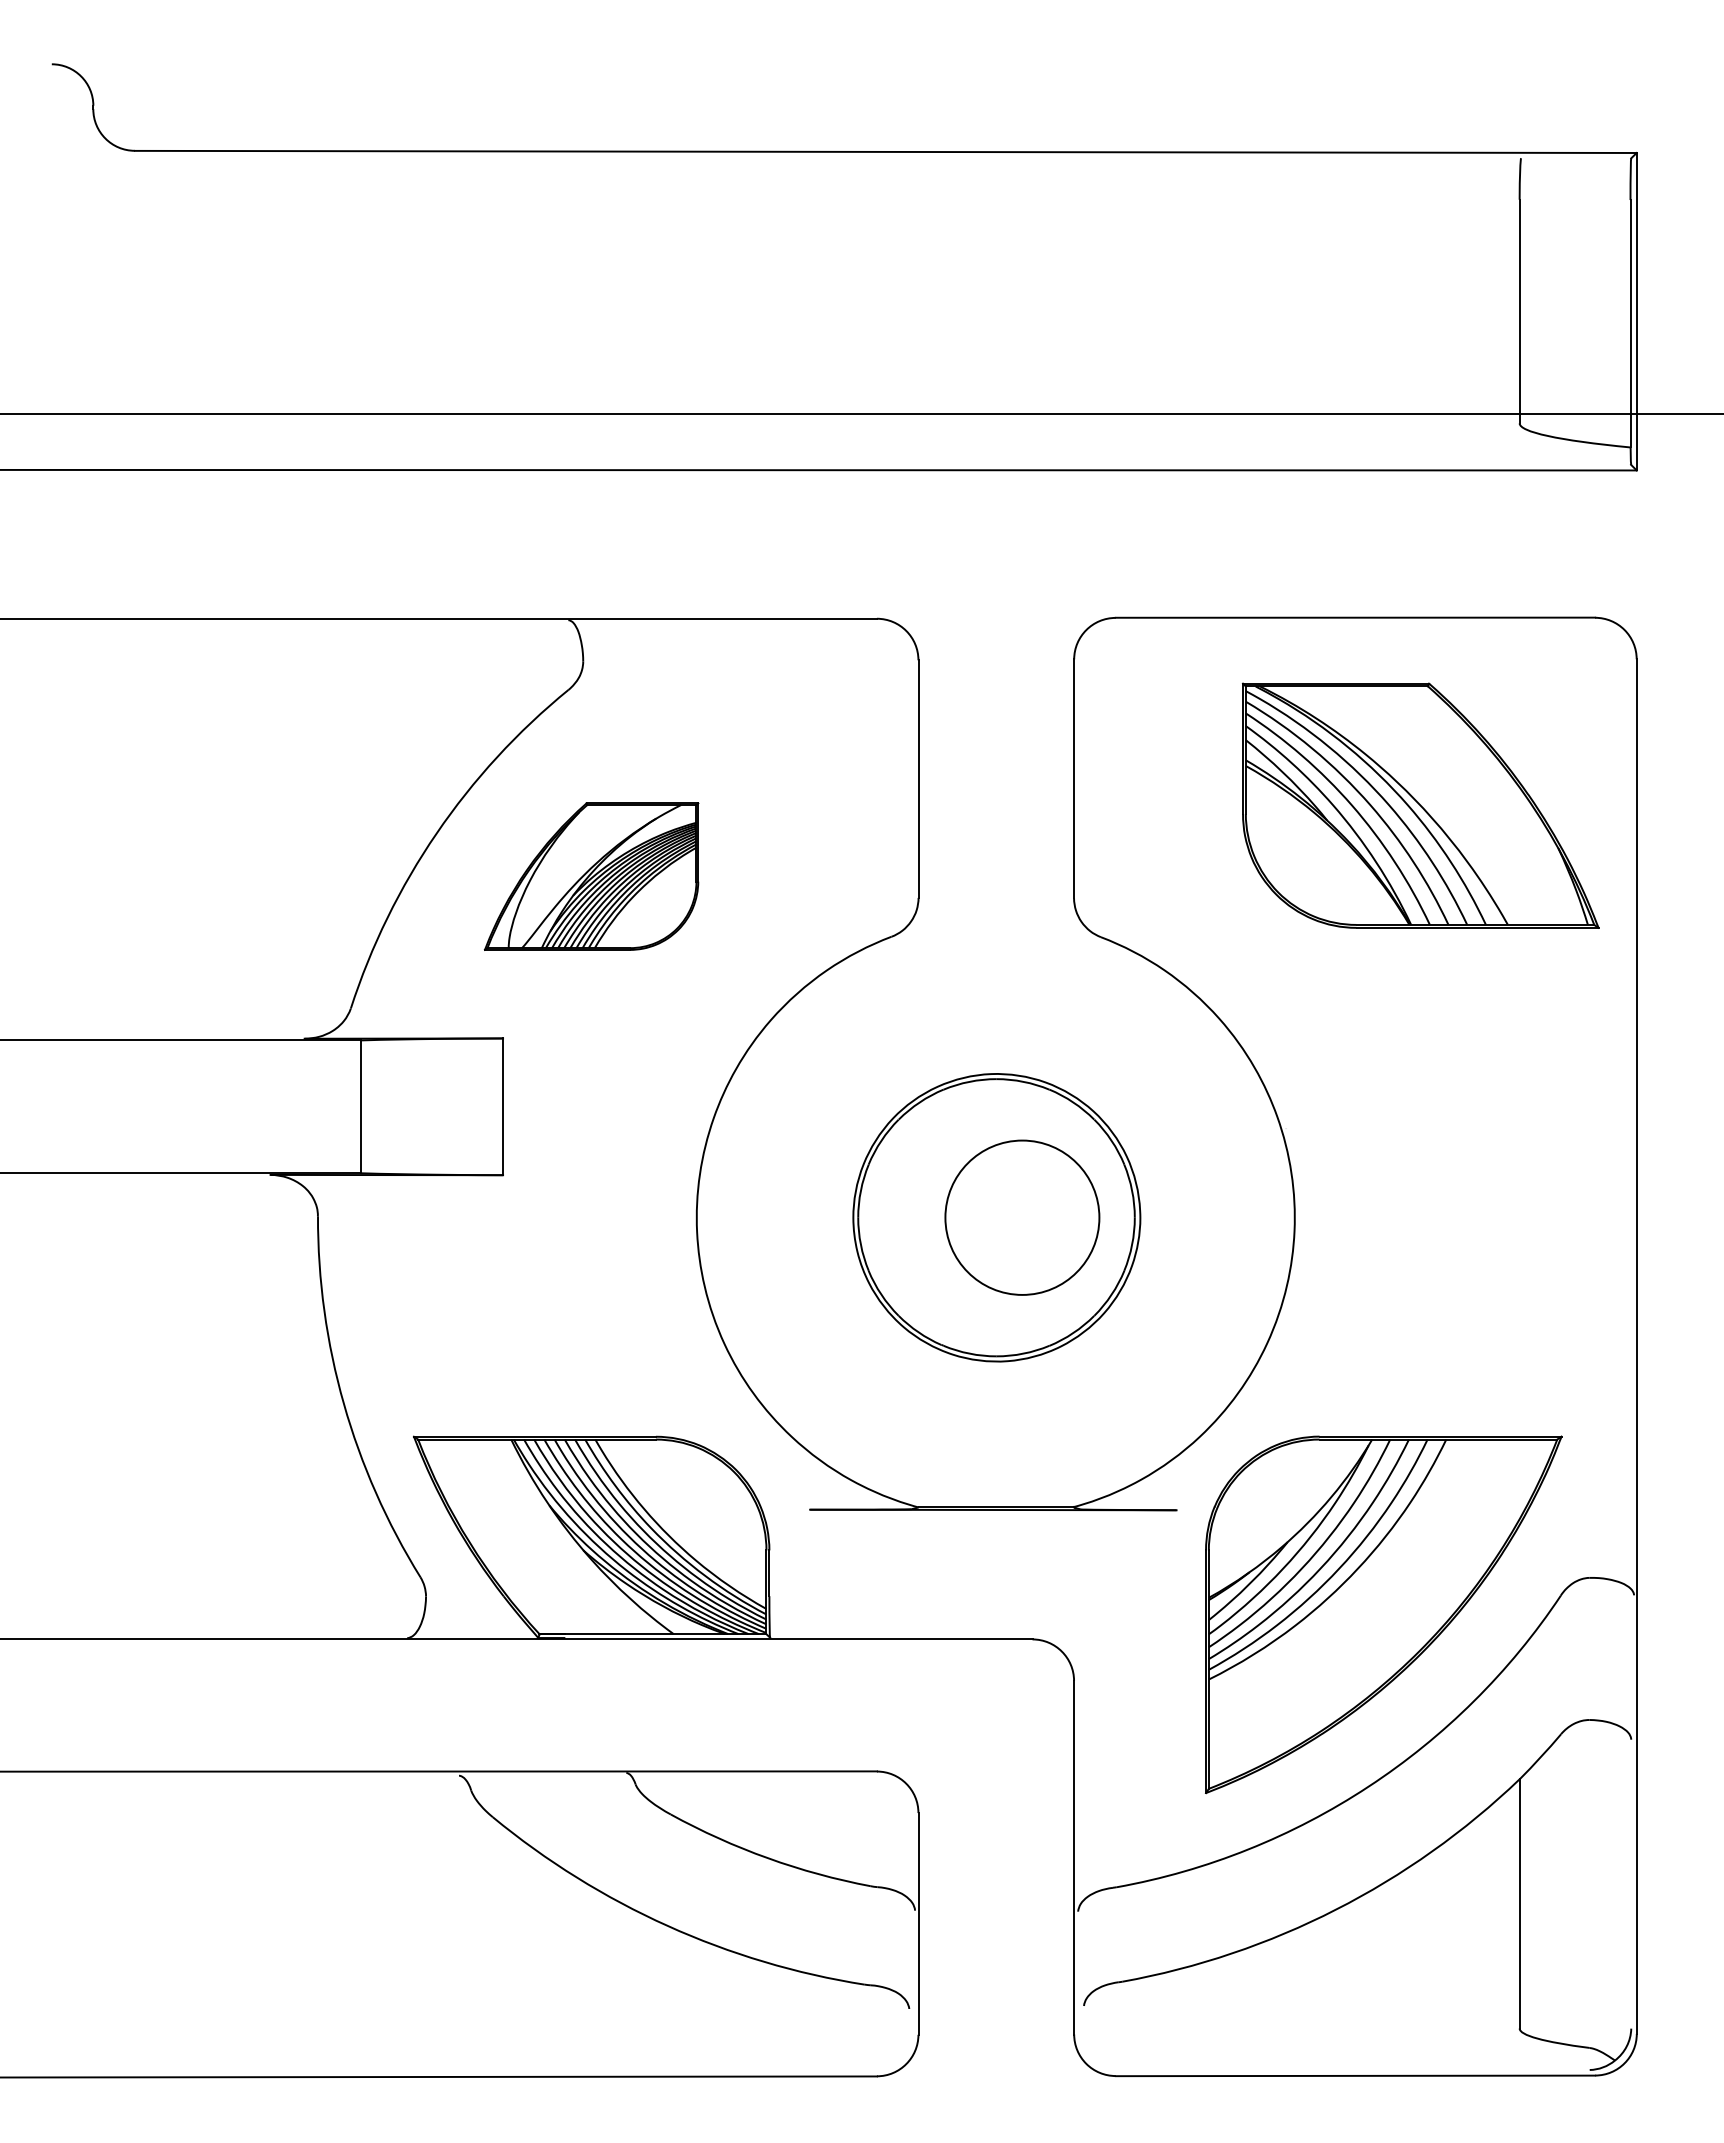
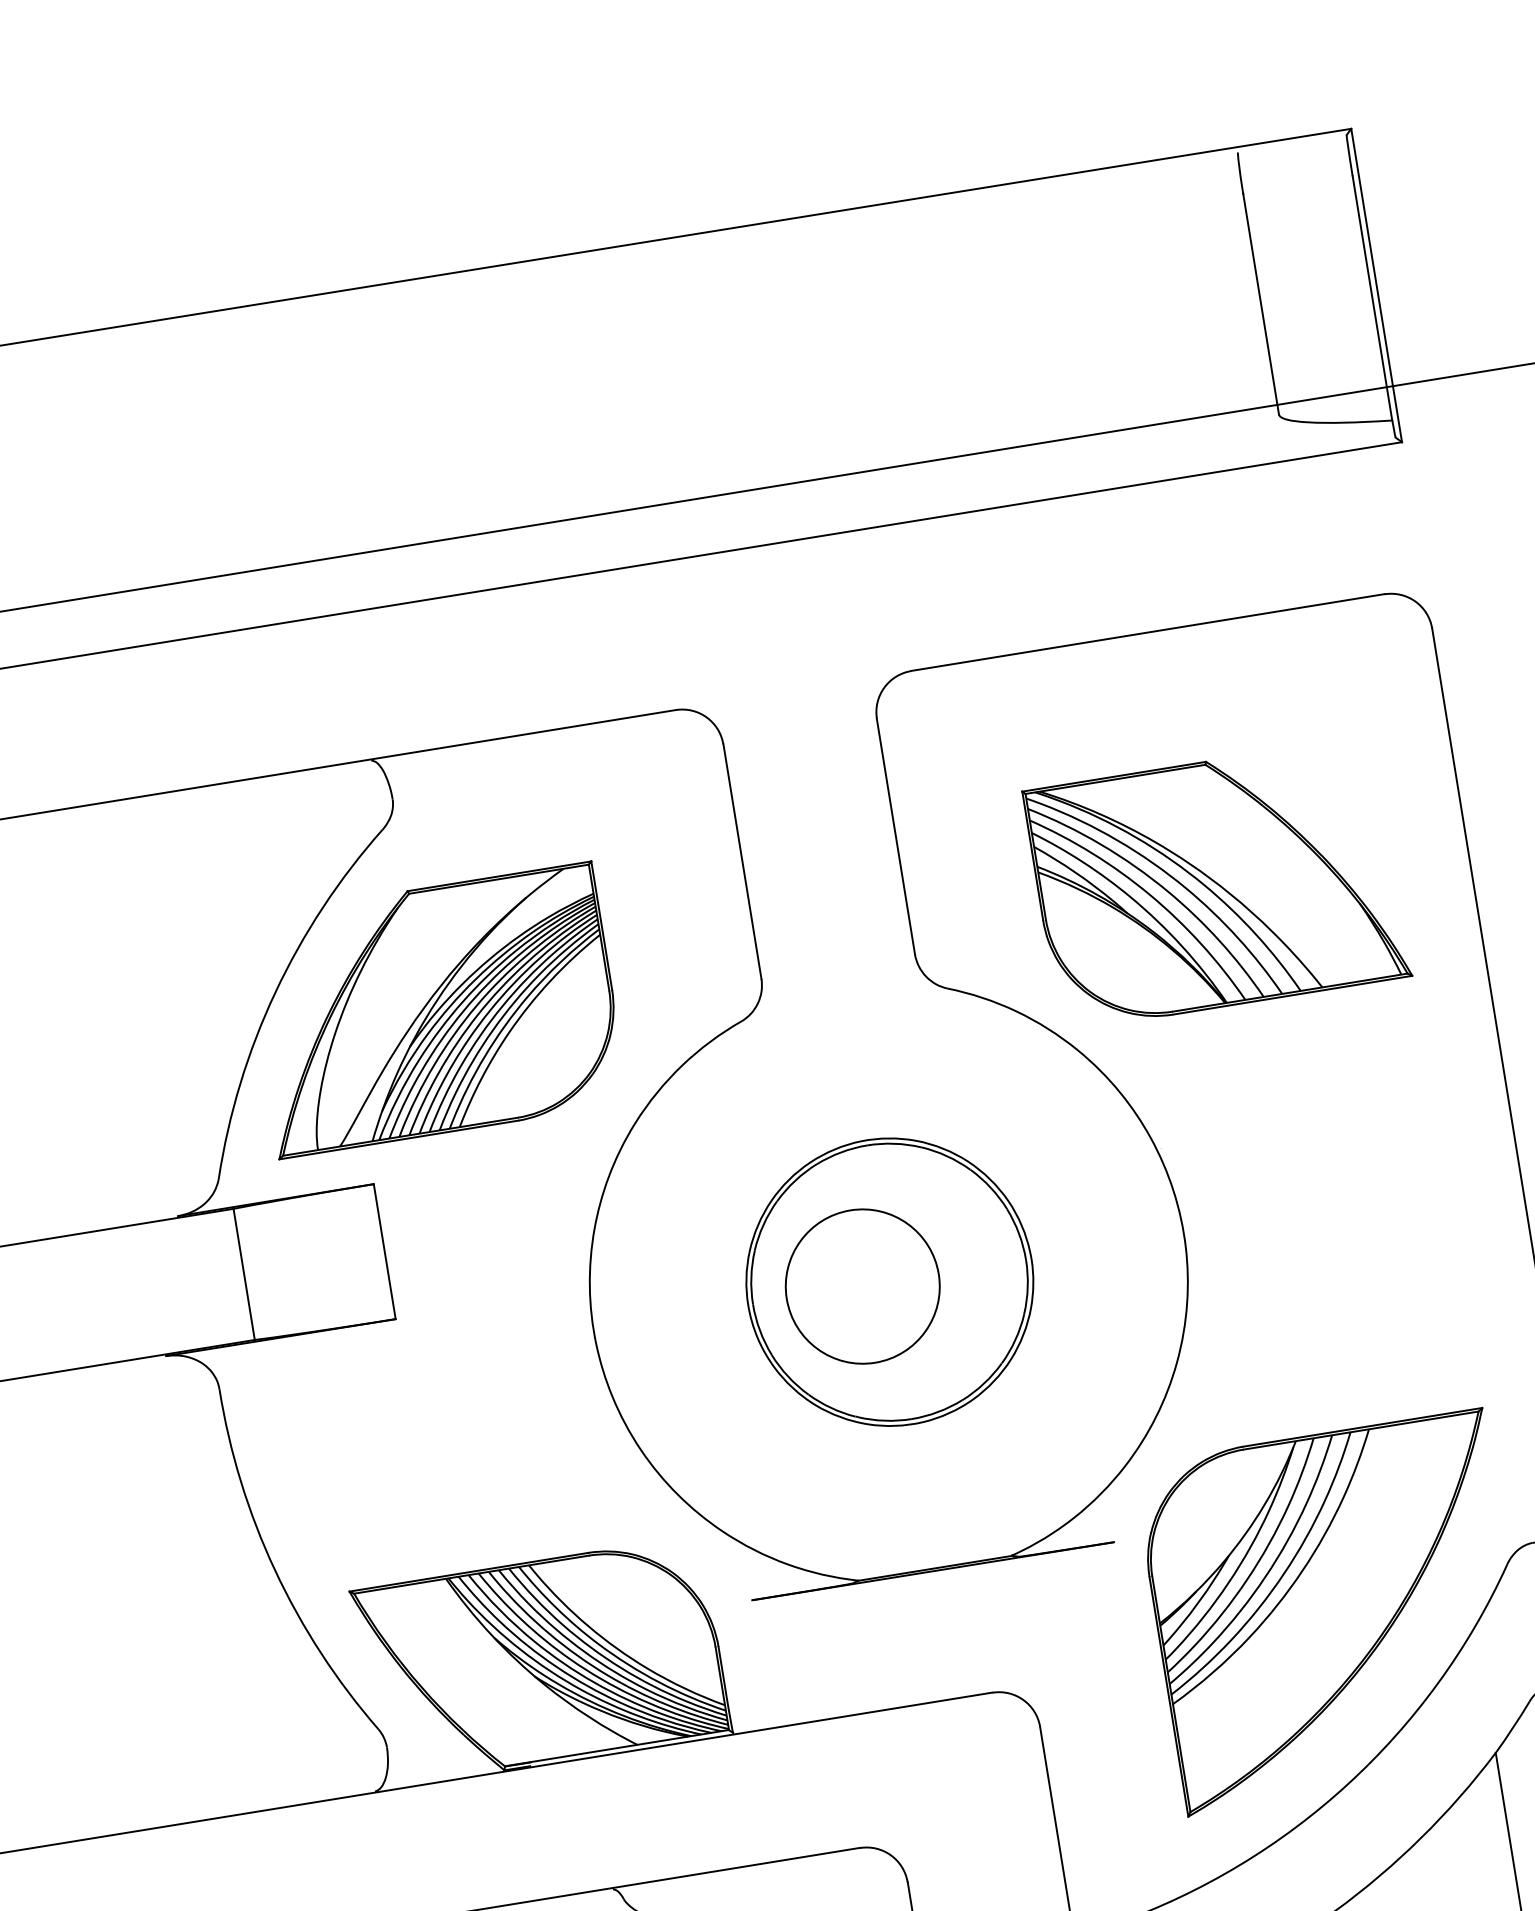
part: (1420, 805) -> (1216, 883), moved
part: (591, 876) -> (435, 1010), size x1.67
part: (1022, 1217) -> (862, 1286), moved

